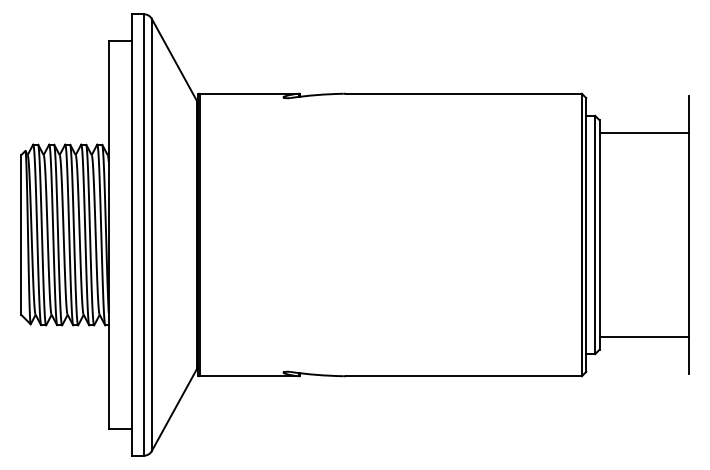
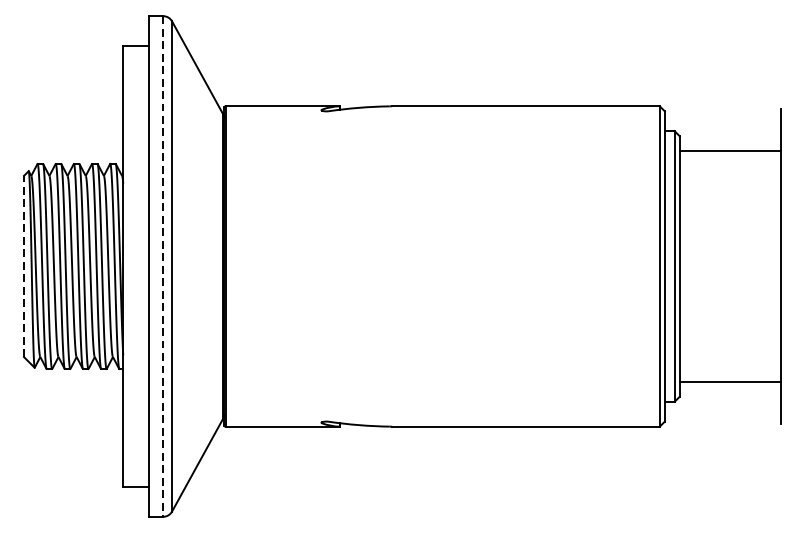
line: (21, 234) -> (24, 265), solid -> dashed
line: (144, 234) -> (163, 265), solid -> dashed

